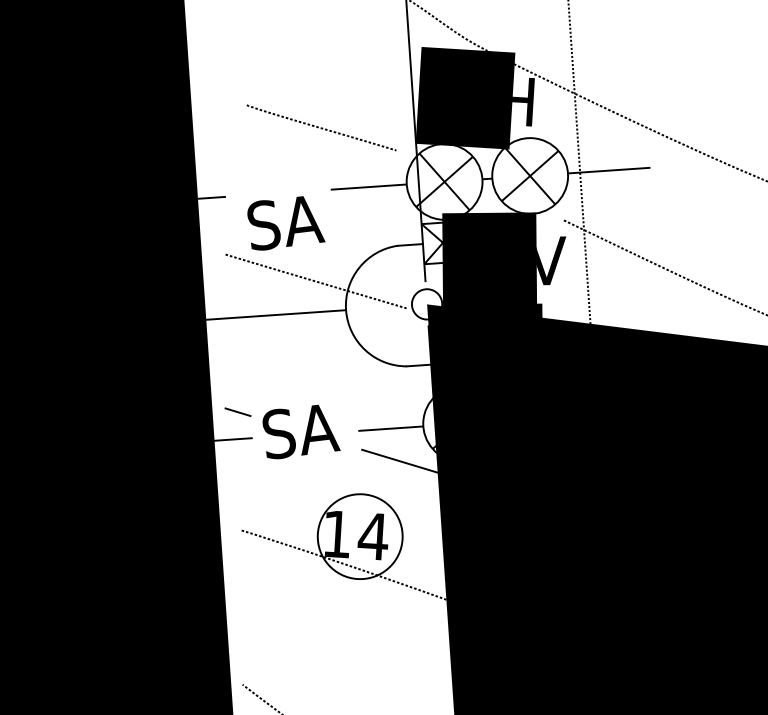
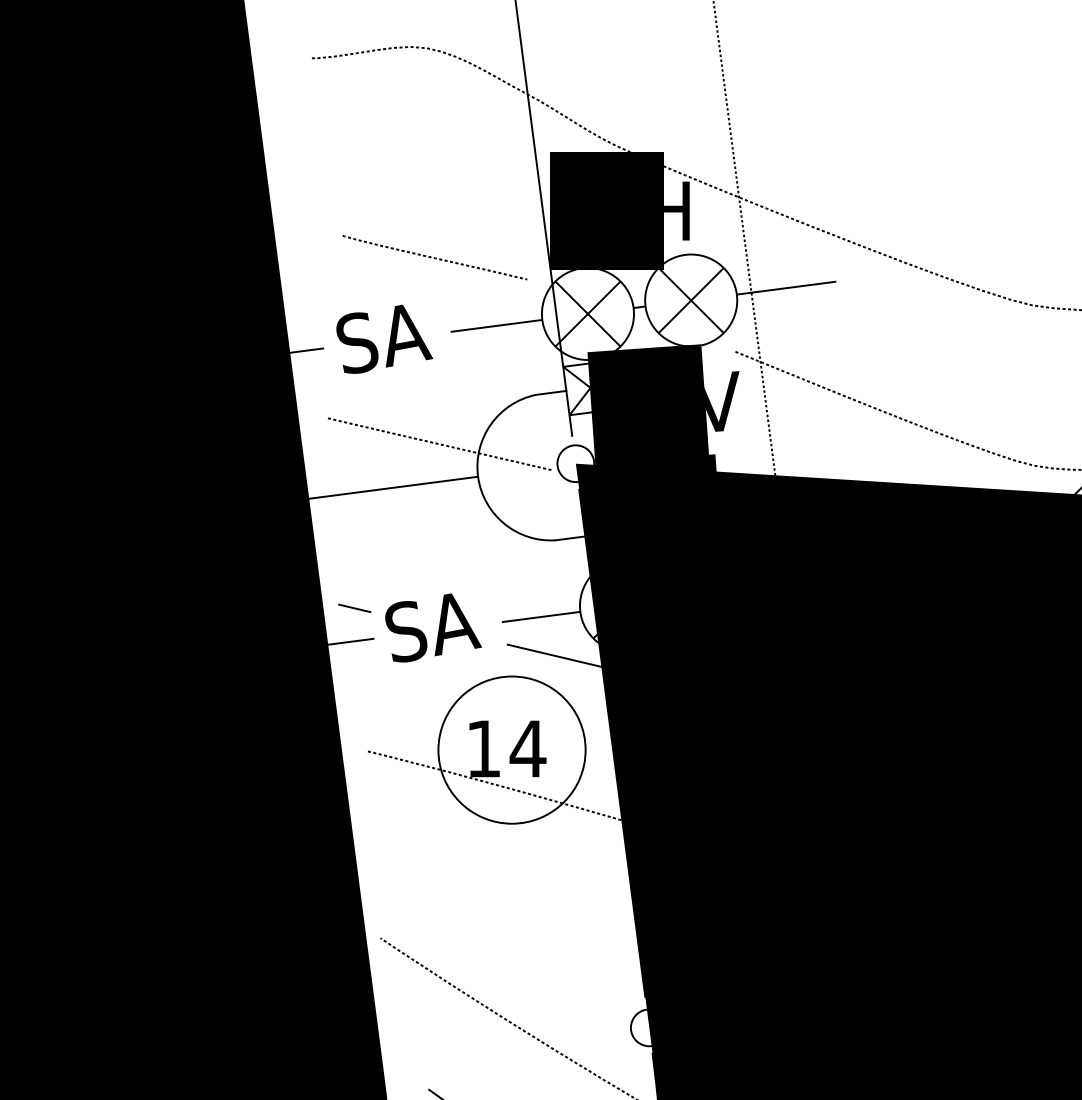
text: (286, 222) -> (384, 338), moved
circle: (359, 536) -> (511, 749), size x1.43

